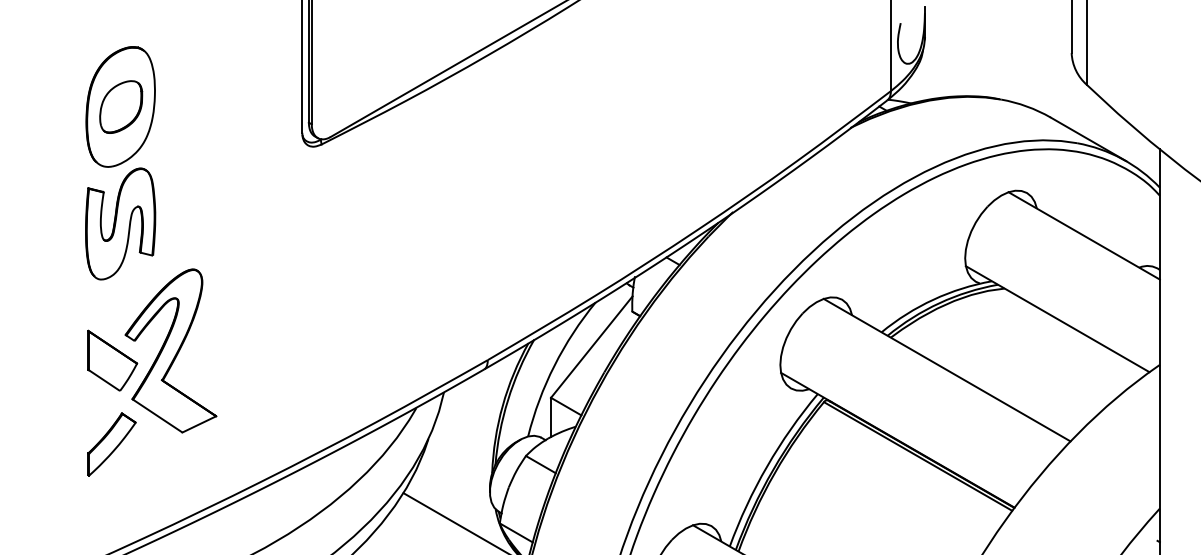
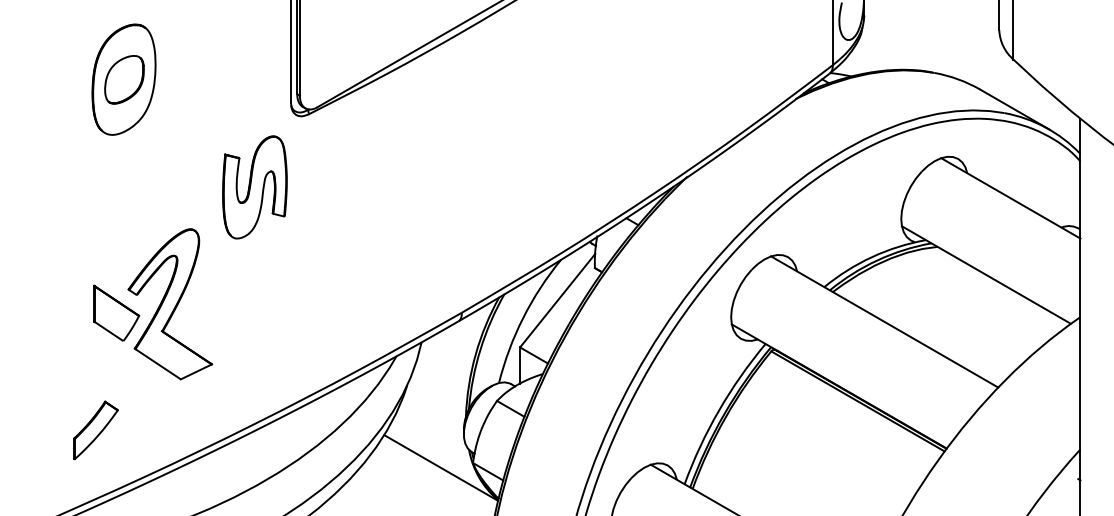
part: (120, 224) -> (254, 187), moved
part: (111, 444) -> (95, 430), moved

